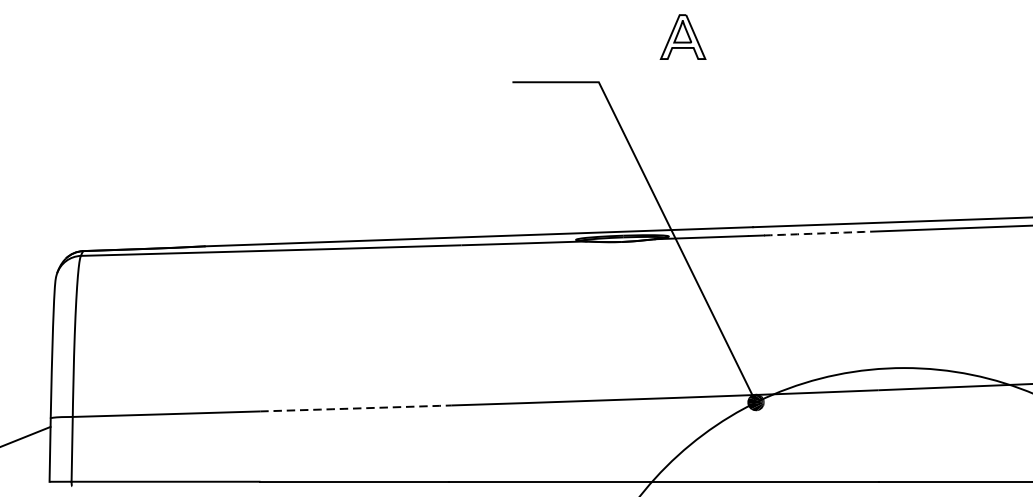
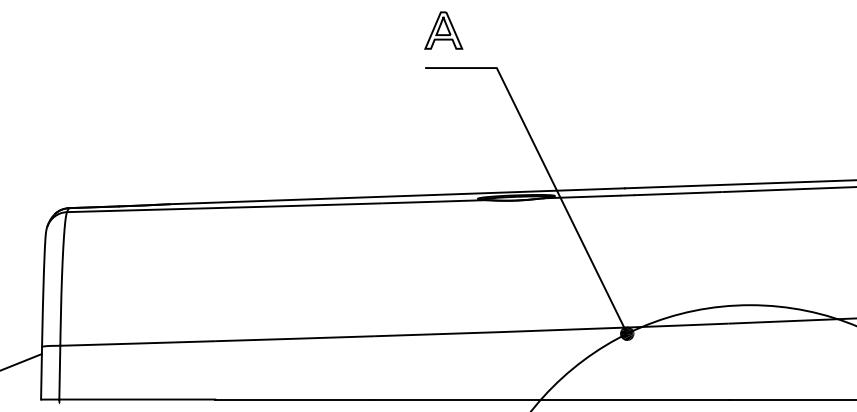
part: (682, 36) -> (443, 30), moved
arc: (817, 233) -> (678, 193), dashed -> solid
arc: (356, 408) -> (295, 338), dashed -> solid

